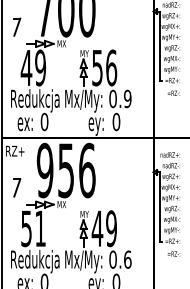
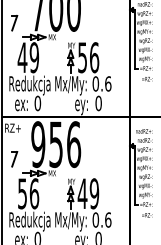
text: (128, 98) -> (108, 83), 0.9 -> 0.6
text: (40, 228) -> (34, 193), 51 -> 56

